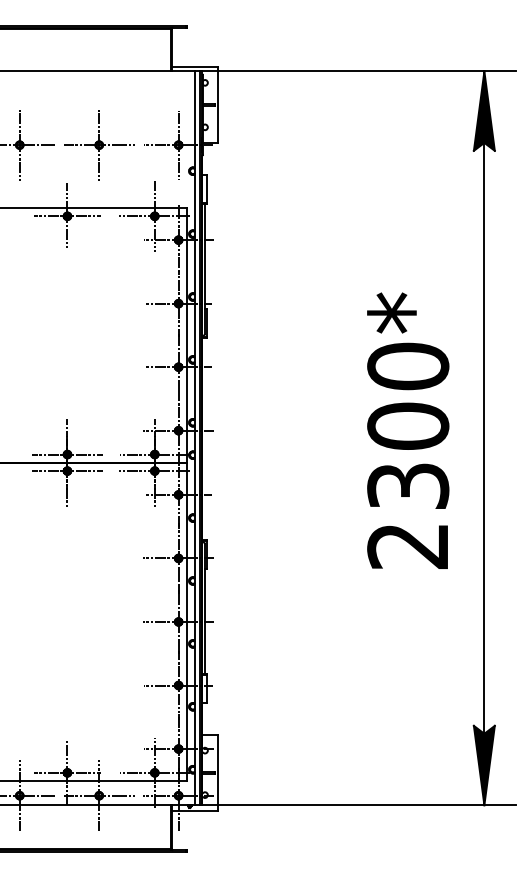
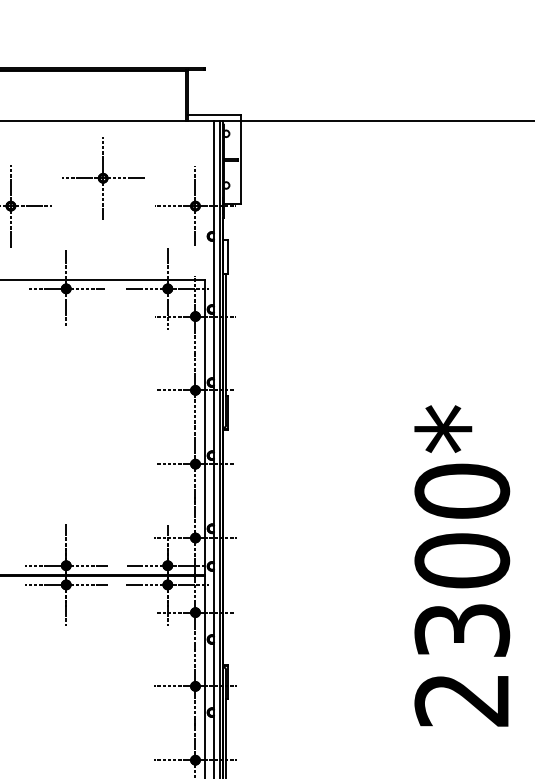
part: (99, 145) -> (103, 178), moved
text: (408, 430) -> (462, 565), moved

